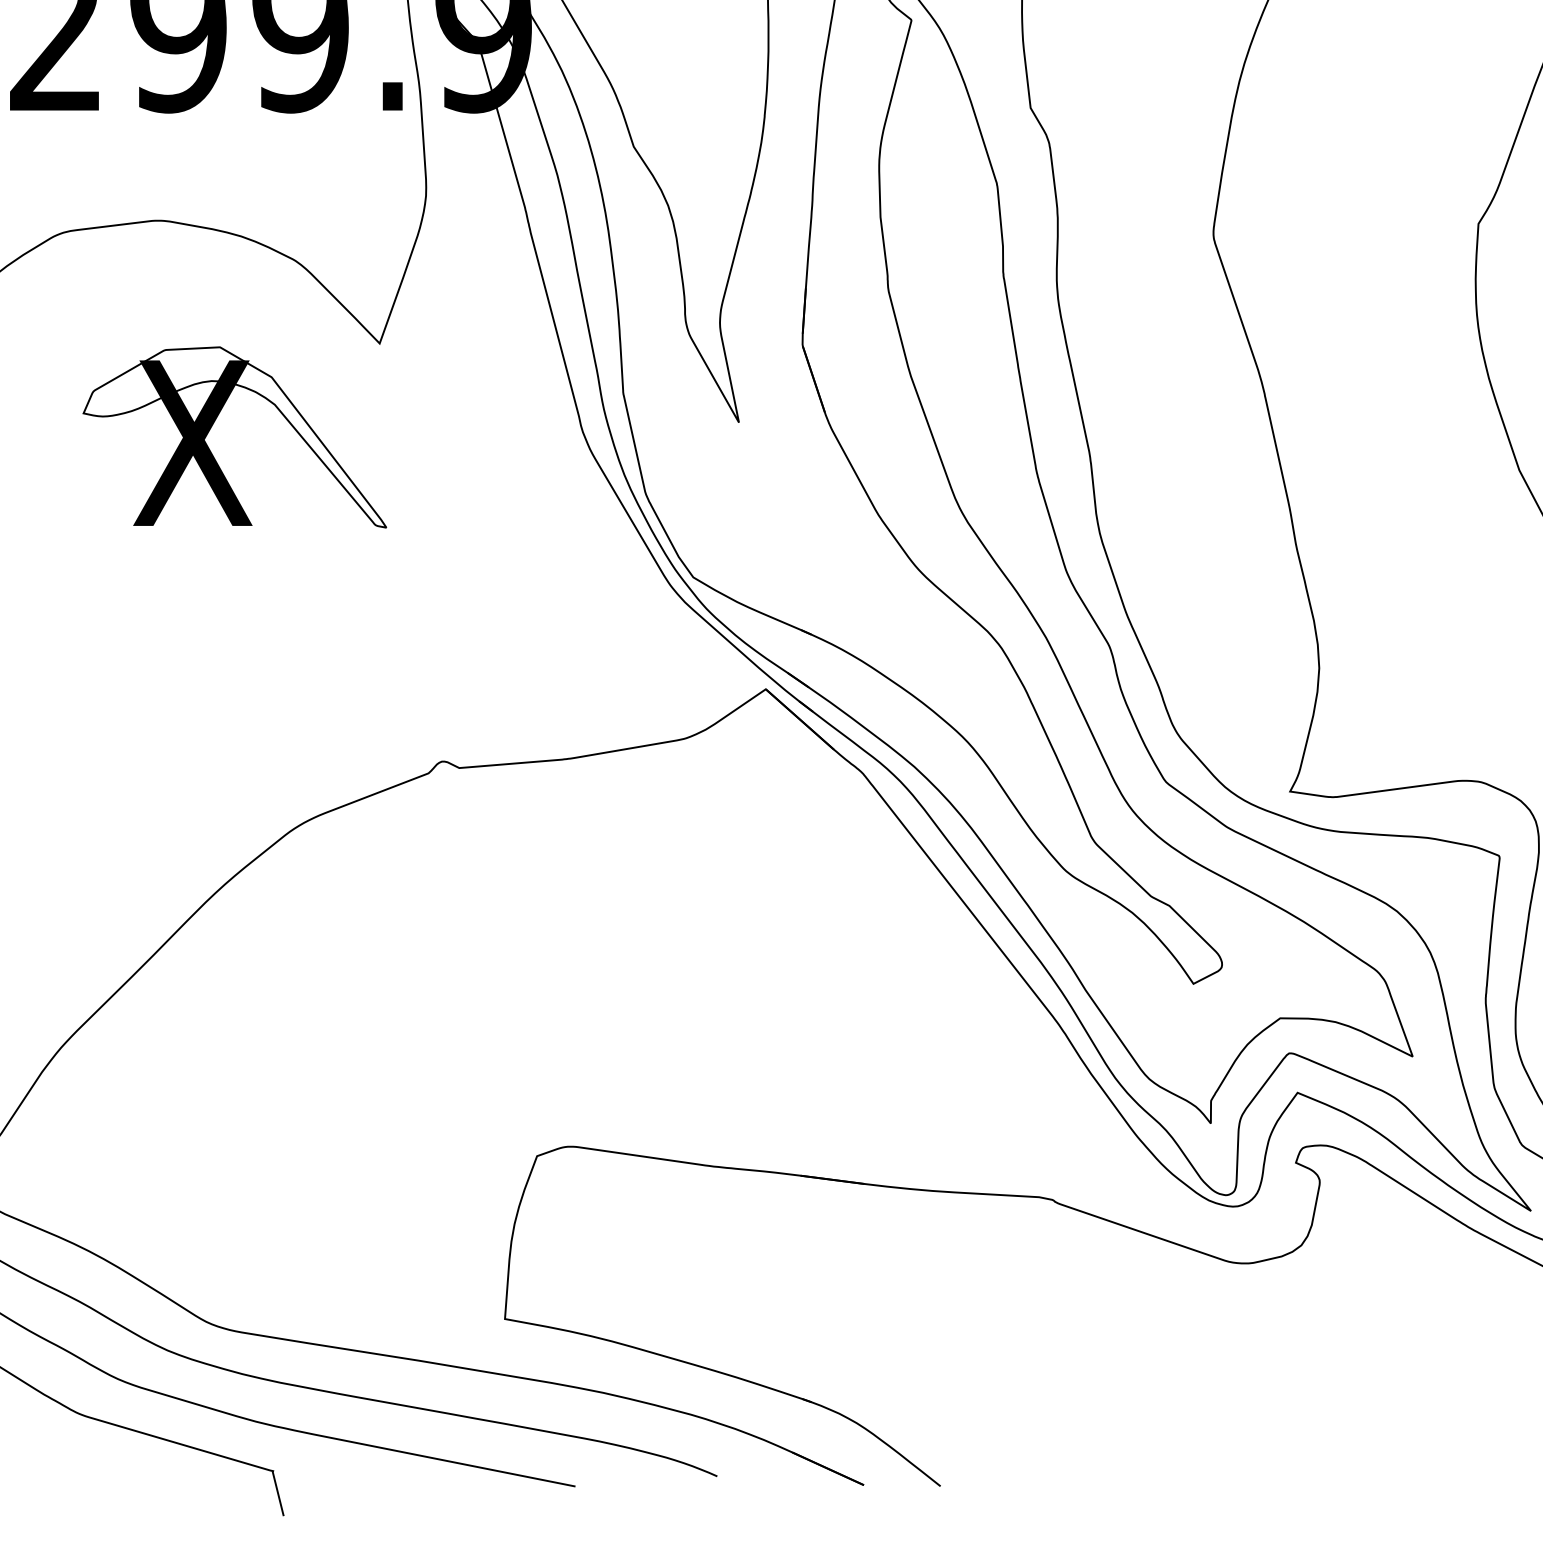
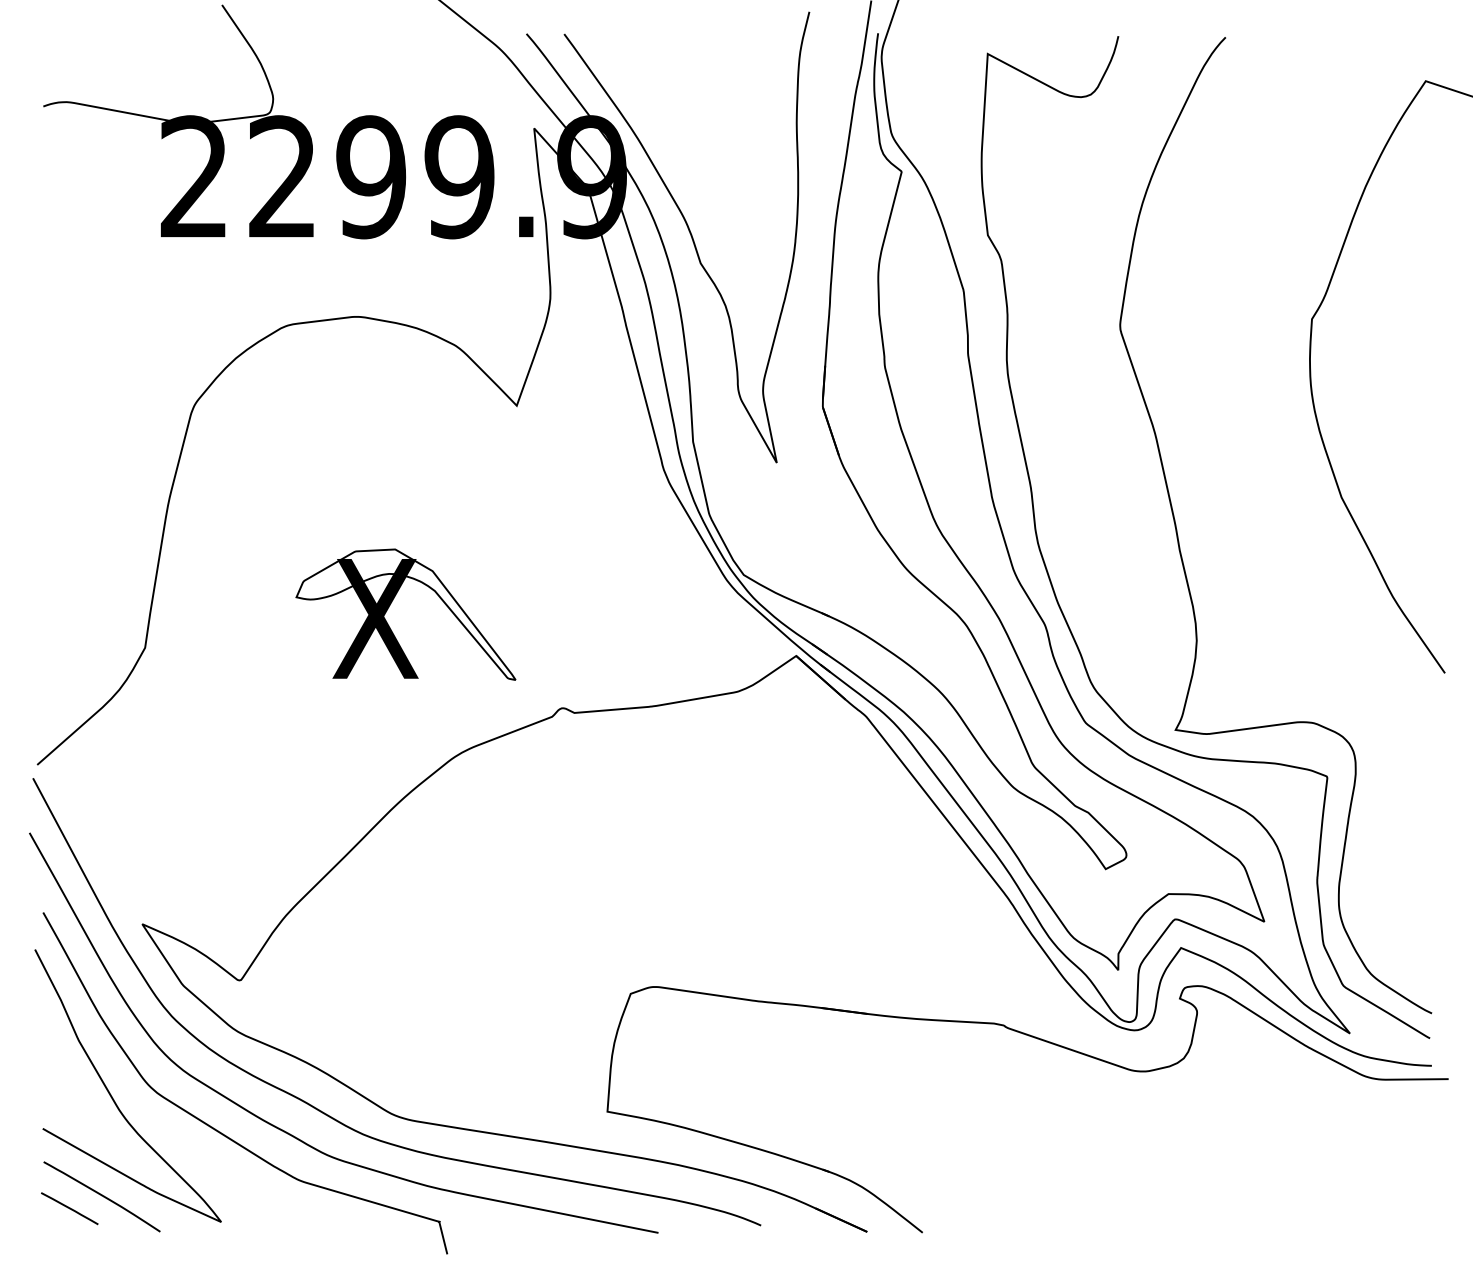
part: (212, 427) -> (389, 607), moved

